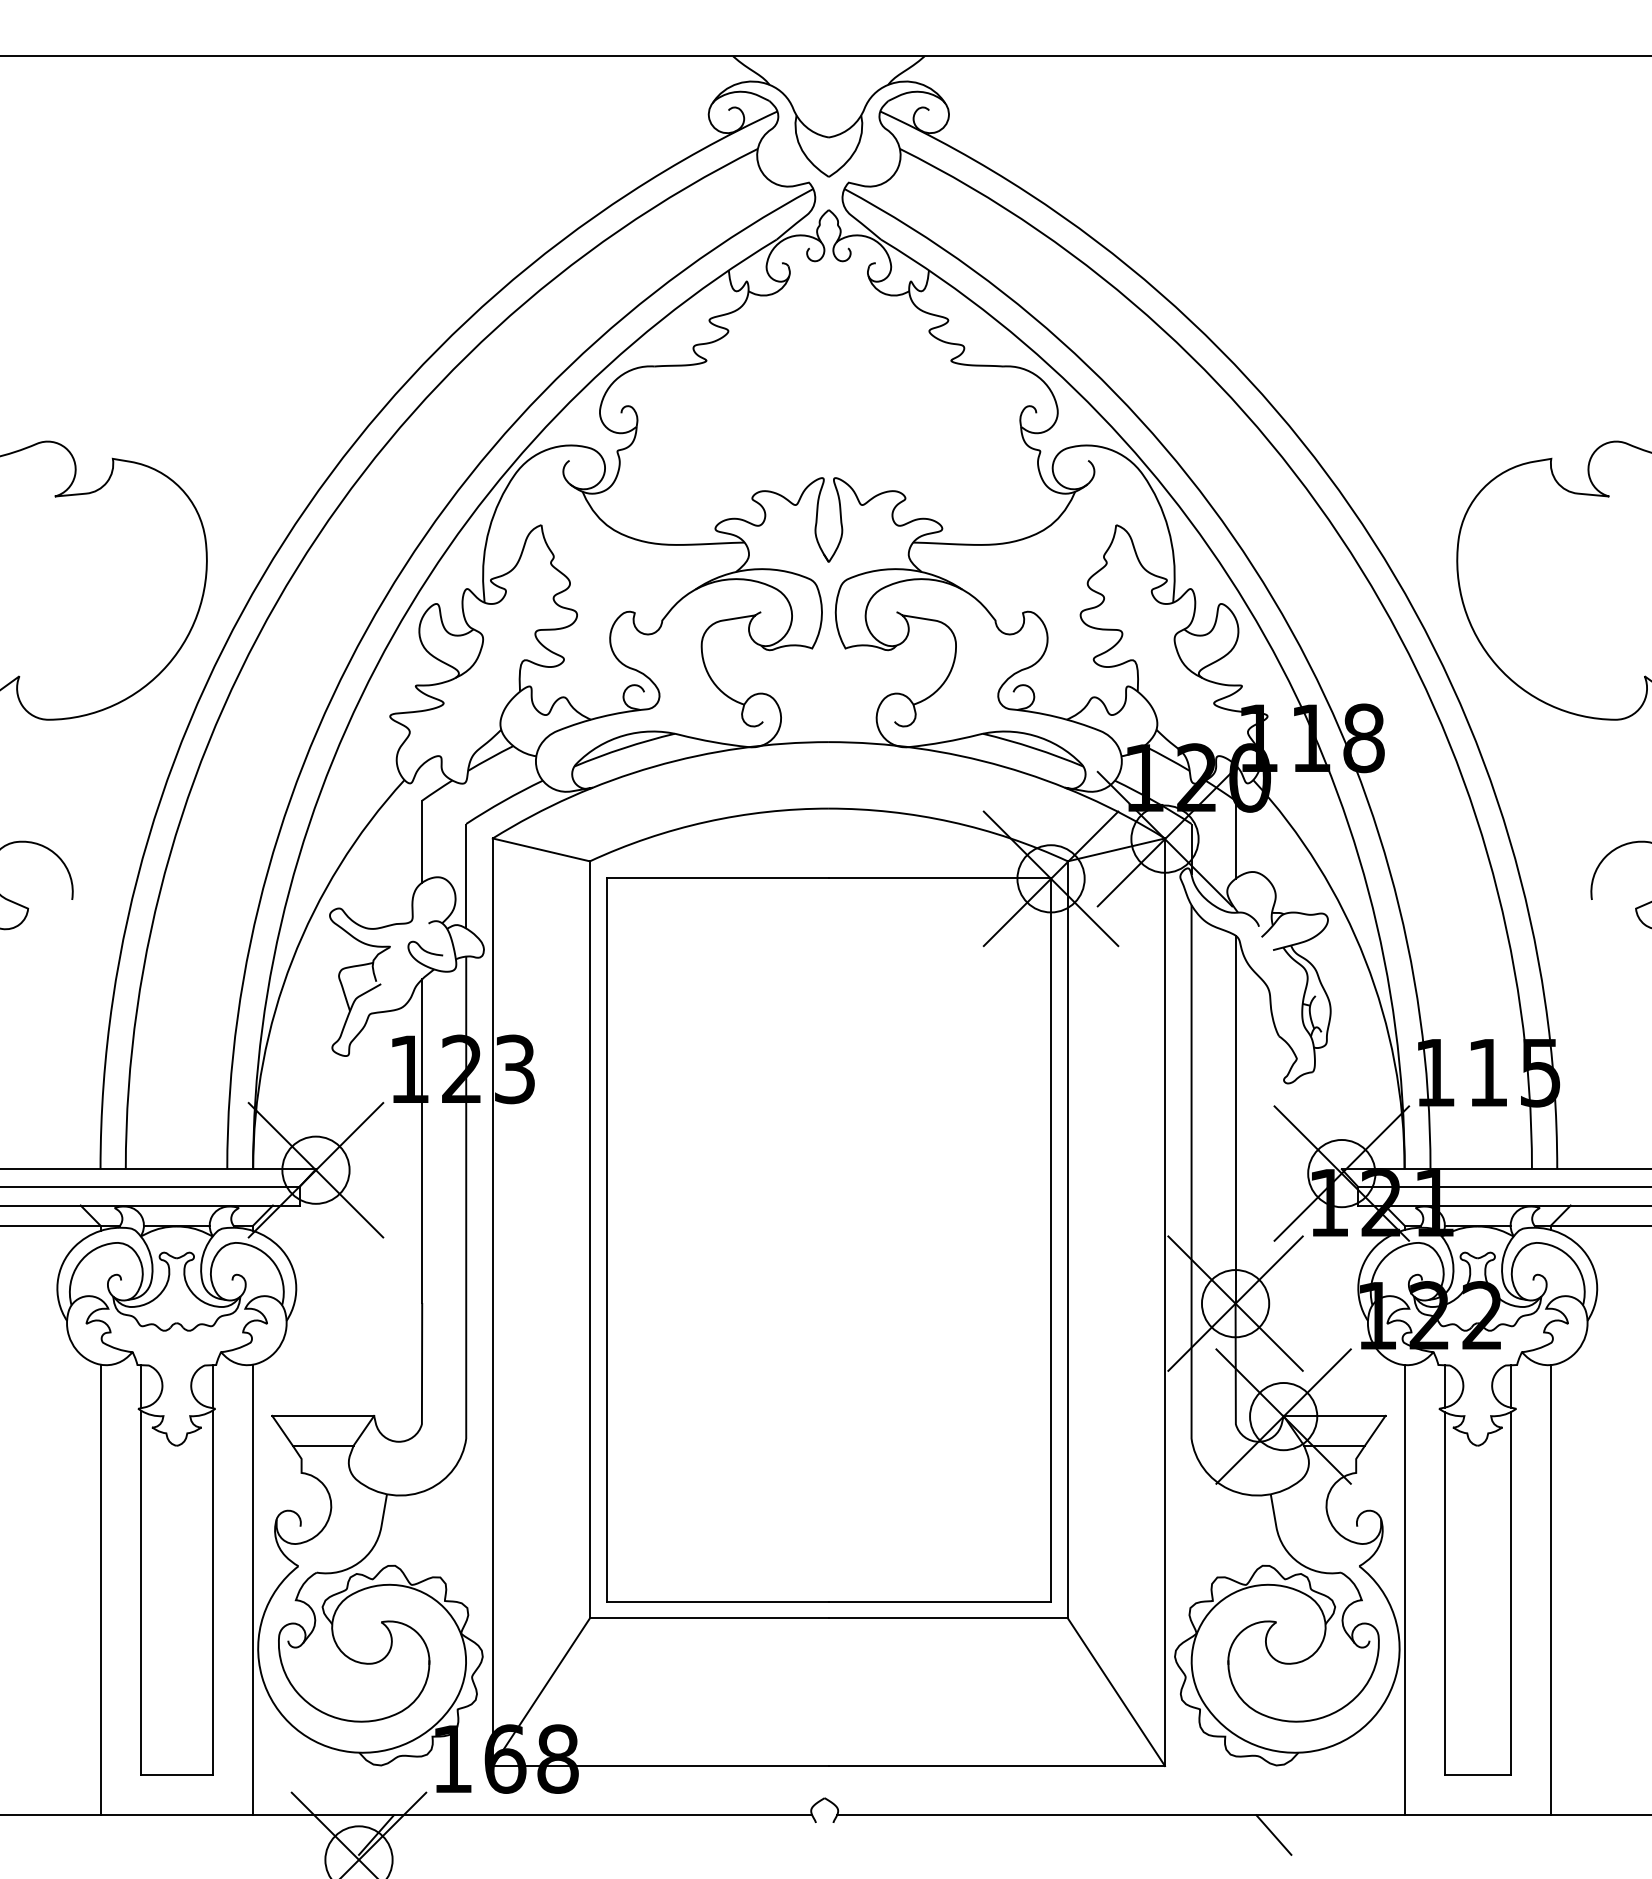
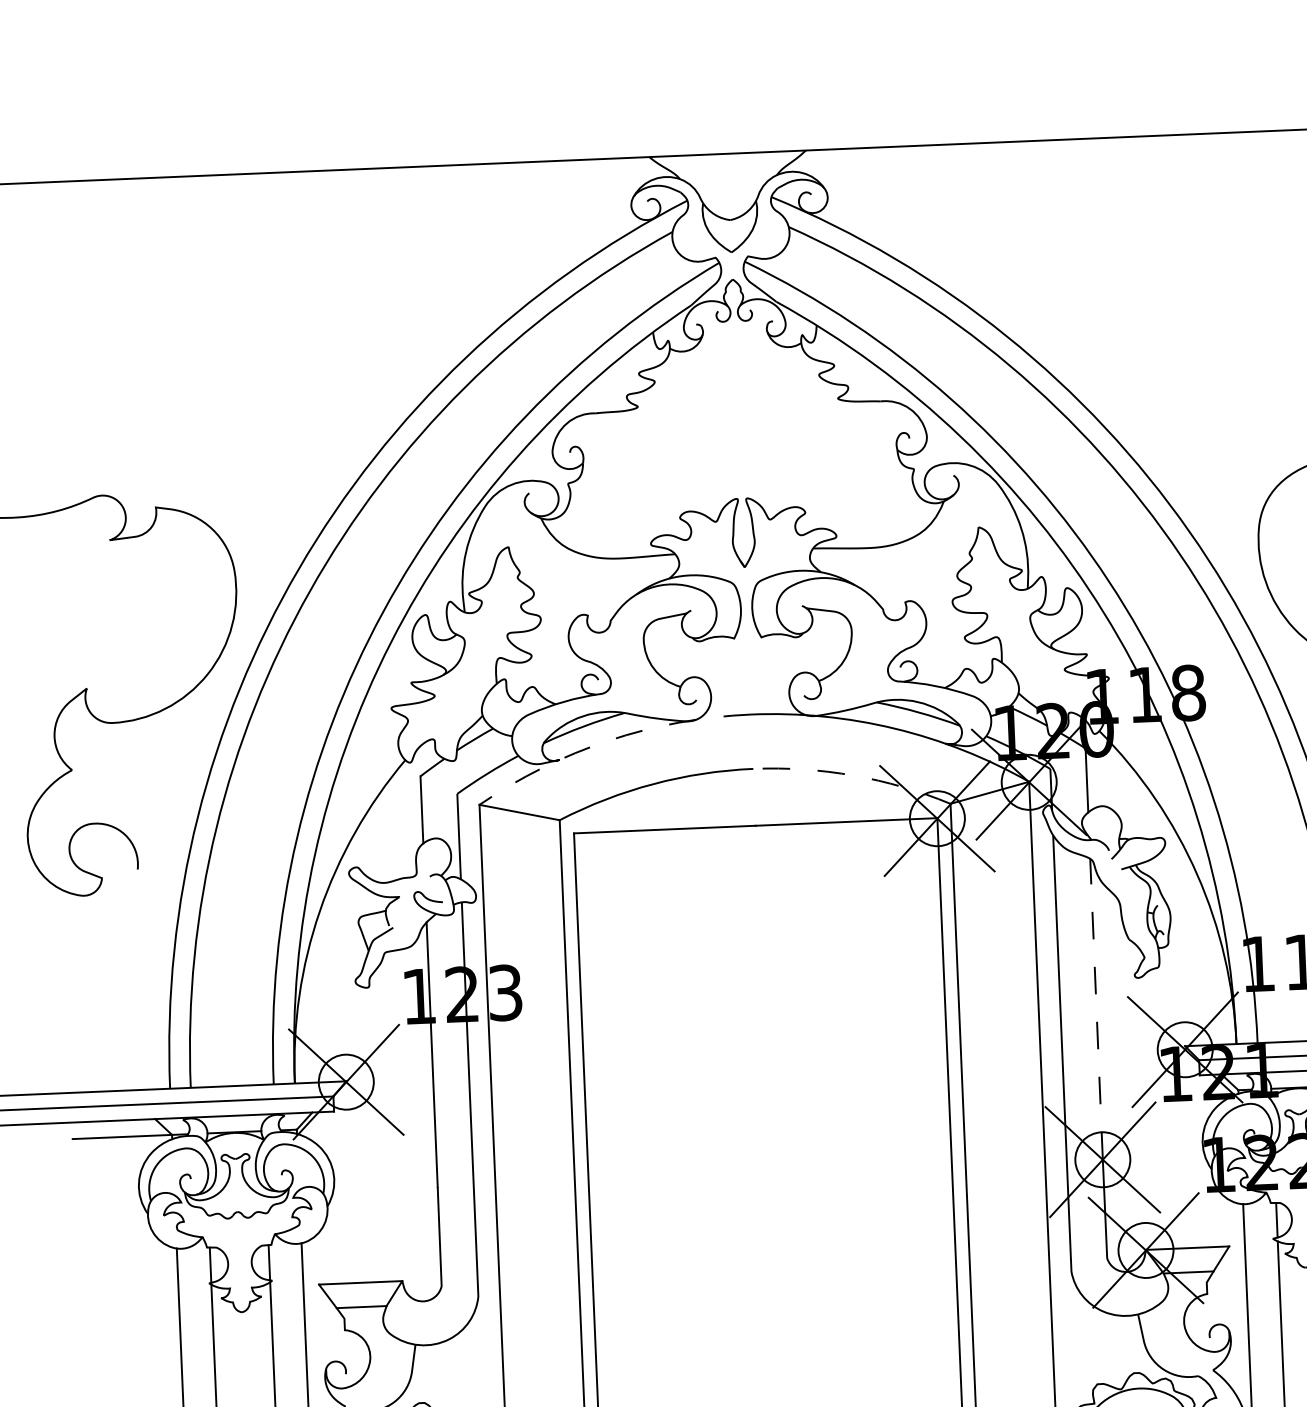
arc: (654, 766) -> (609, 740), solid -> dashed
arc: (951, 821) -> (854, 775), solid -> dashed
line: (1235, 1119) -> (1096, 1009), solid -> dashed

